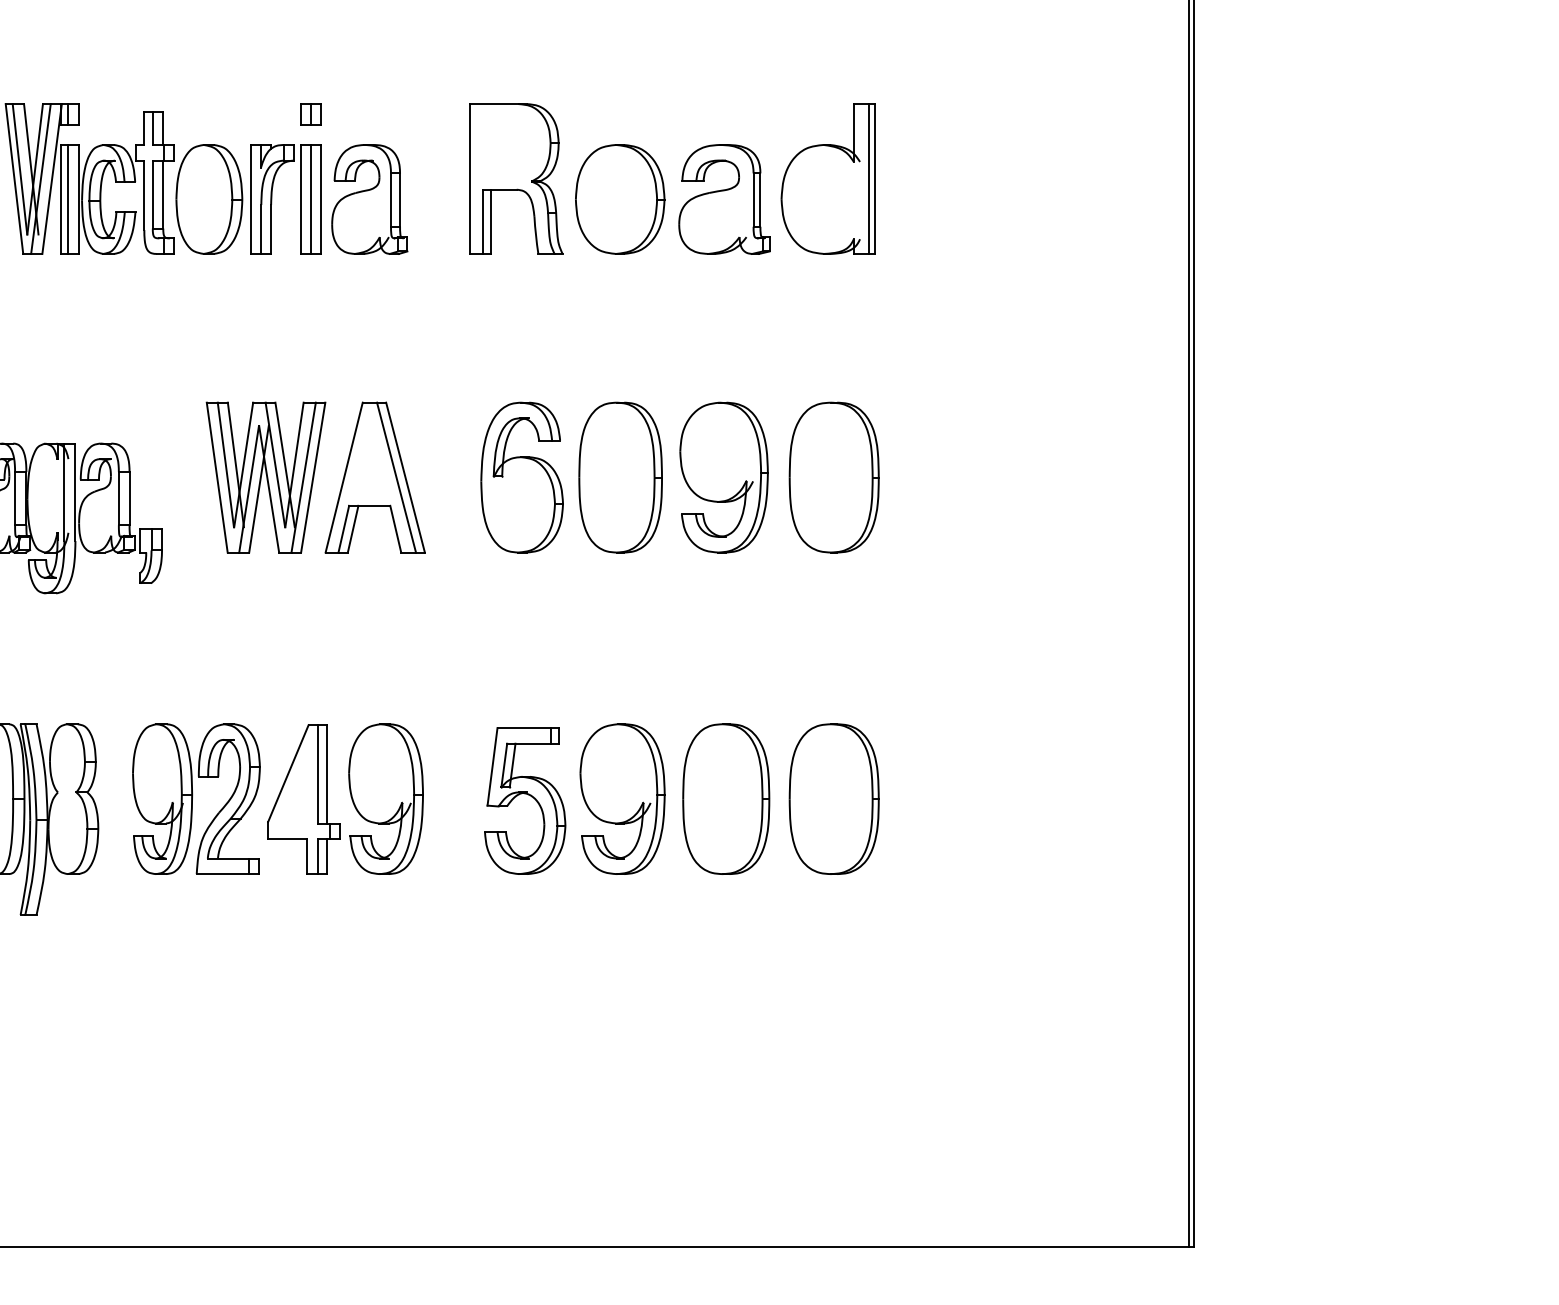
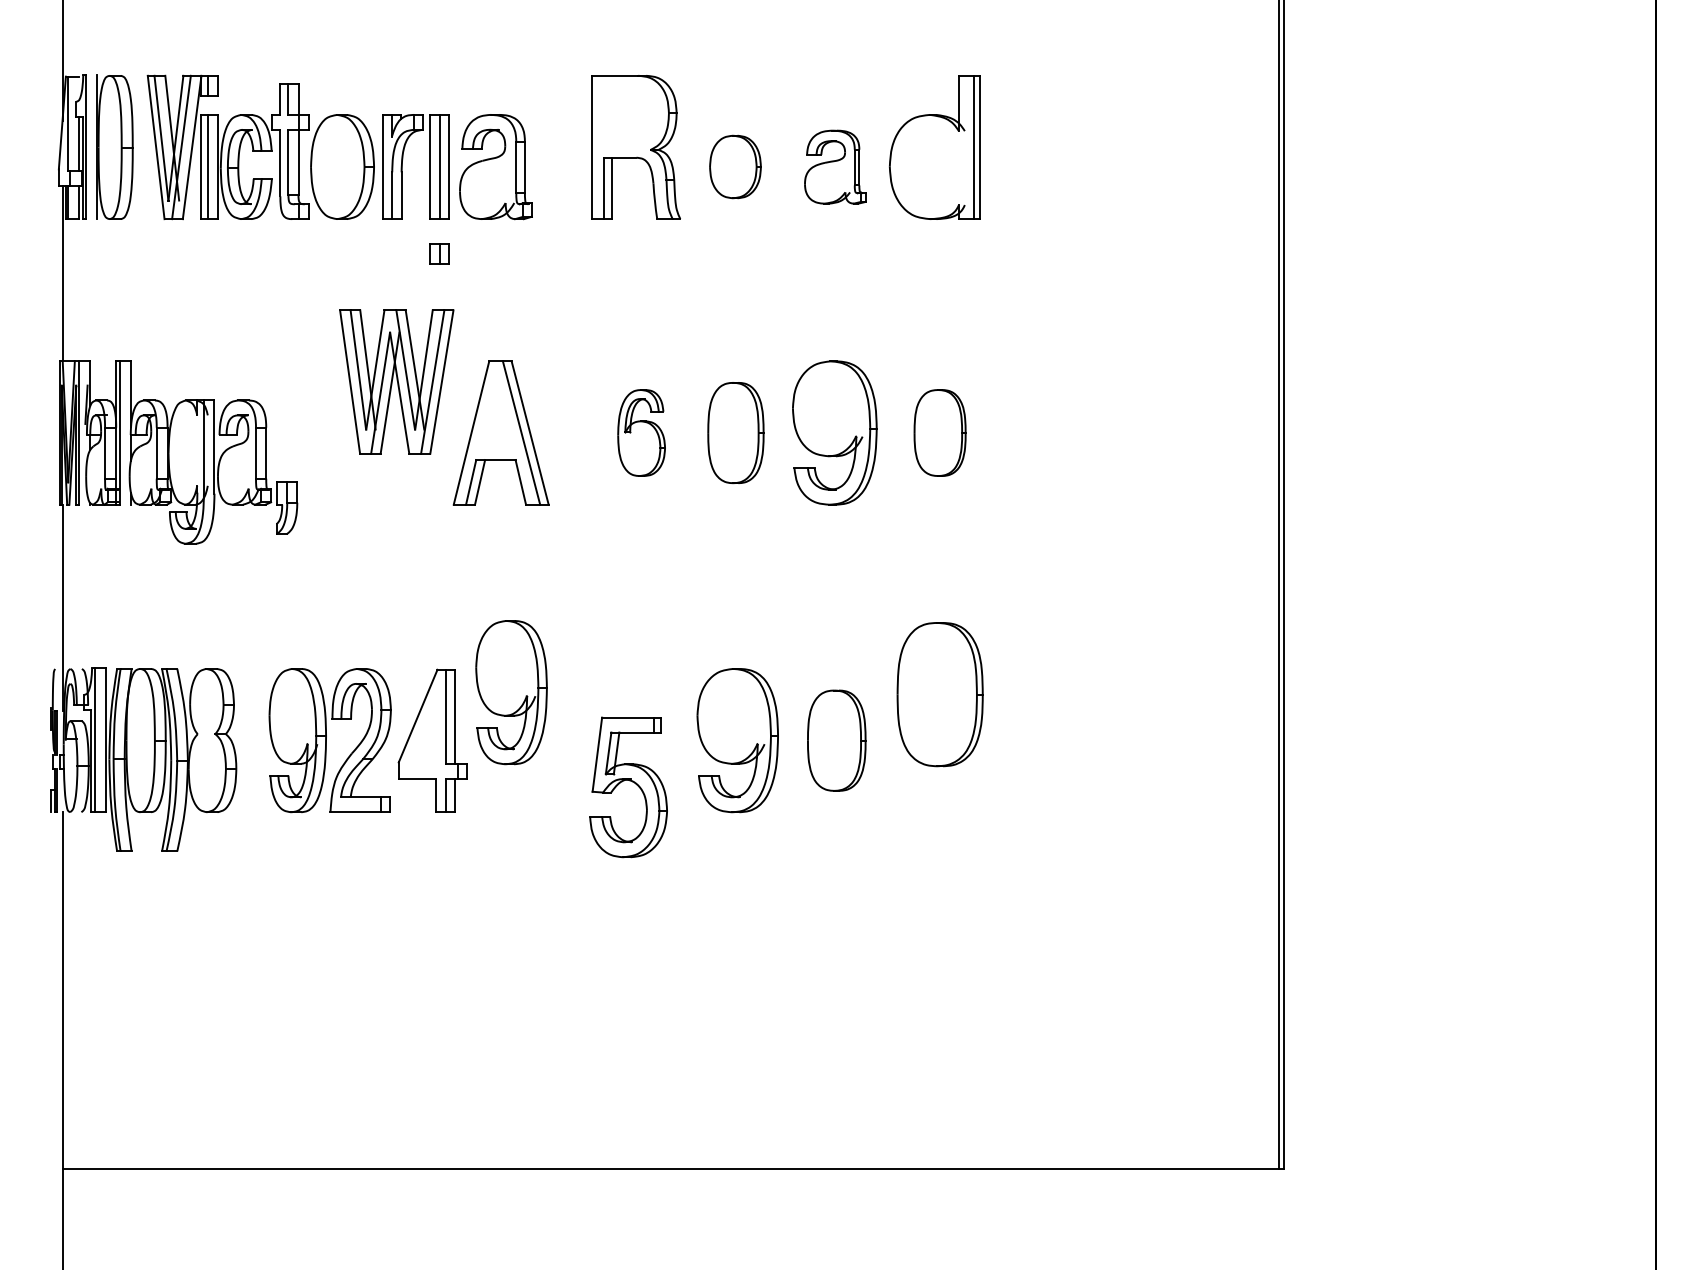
part: (310, 114) -> (439, 253), moved
part: (620, 198) -> (735, 166), size x0.6
part: (724, 199) -> (835, 167), size x0.7
part: (265, 477) -> (396, 381), moved
part: (521, 477) -> (641, 432), size x0.6
part: (620, 477) -> (735, 432), size x0.7
part: (833, 477) -> (939, 432), size x0.6
part: (526, 794) -> (629, 781), moved
part: (386, 799) -> (511, 692), moved
part: (725, 799) -> (836, 740), size x0.7
part: (833, 799) -> (939, 694), moved

